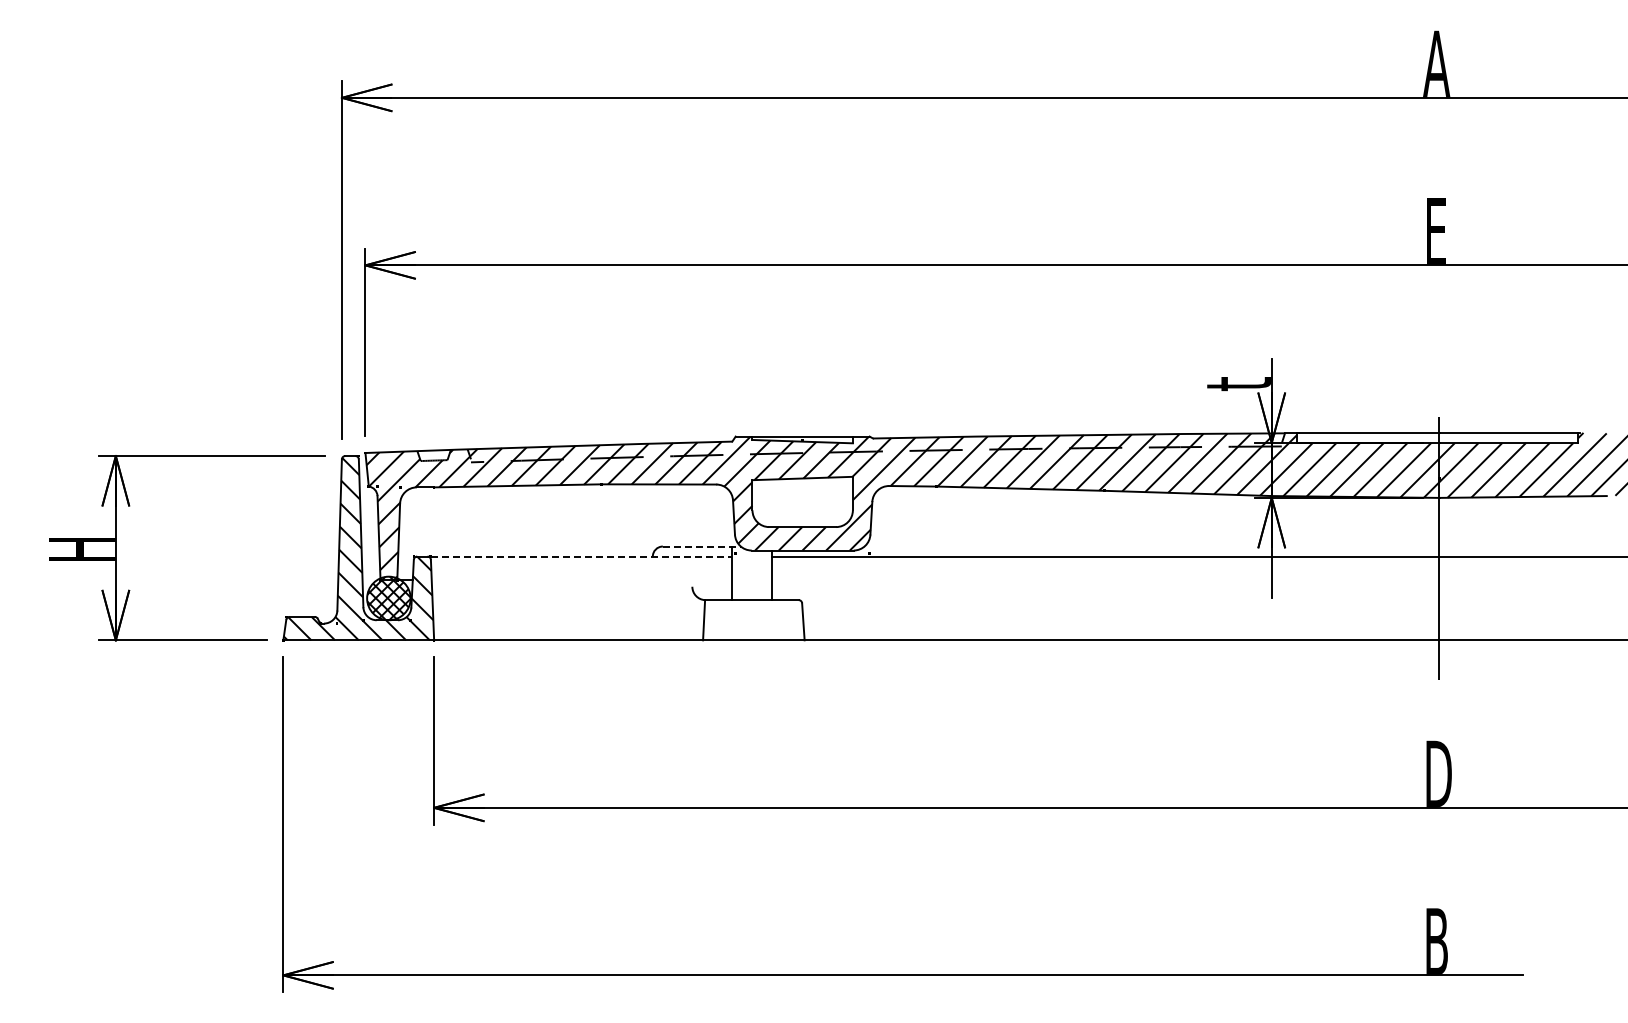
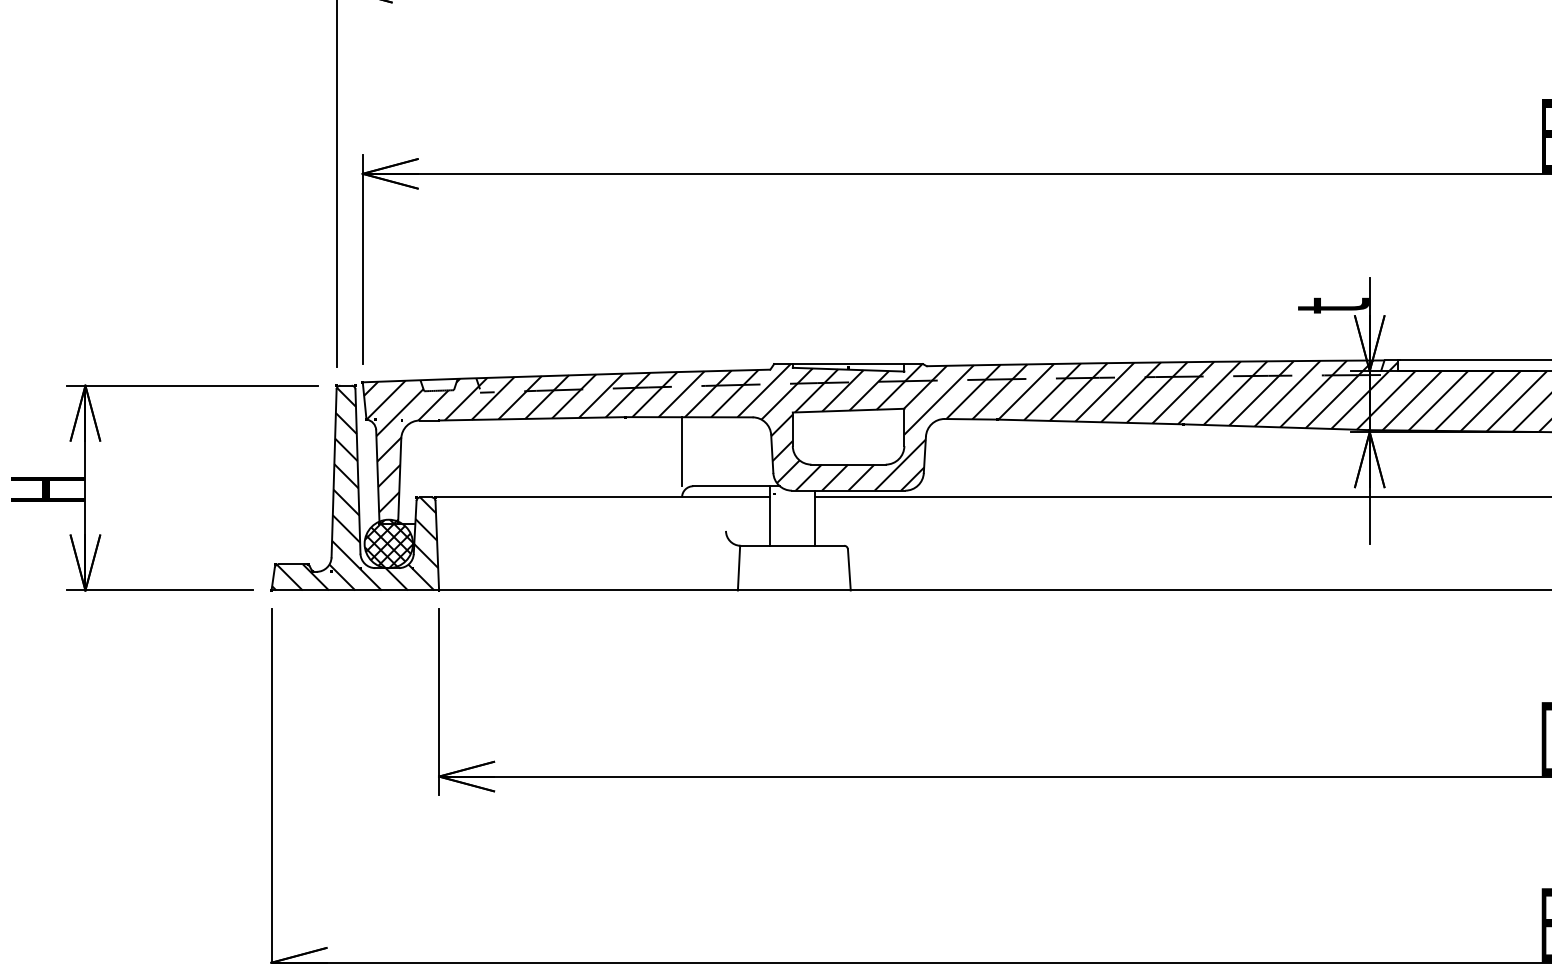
line: (652, 515) -> (681, 451), added
line: (702, 546) -> (737, 486), dashed -> solid
line: (581, 556) -> (602, 497), dashed -> solid

